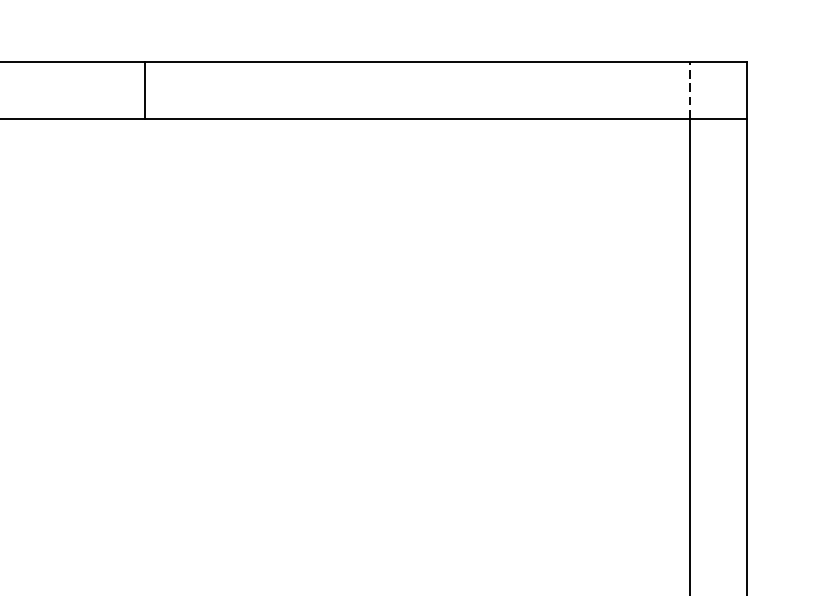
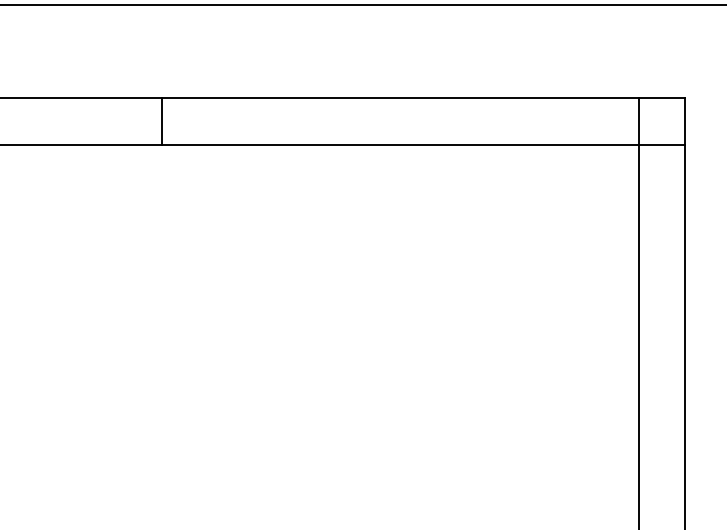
line: (145, 89) -> (162, 121), moved
line: (689, 89) -> (638, 121), dashed -> solid

